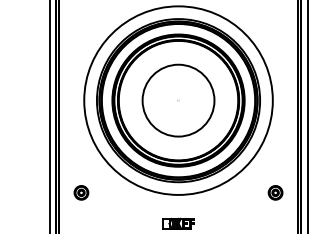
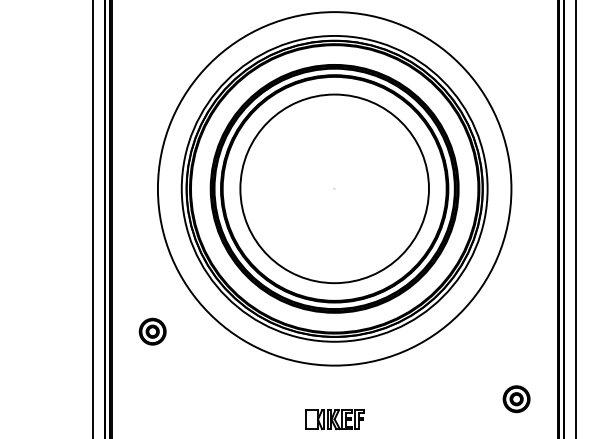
circle: (178, 100) -> (334, 188), size x1.4
part: (81, 192) -> (152, 331), moved
part: (275, 192) -> (516, 398), moved

